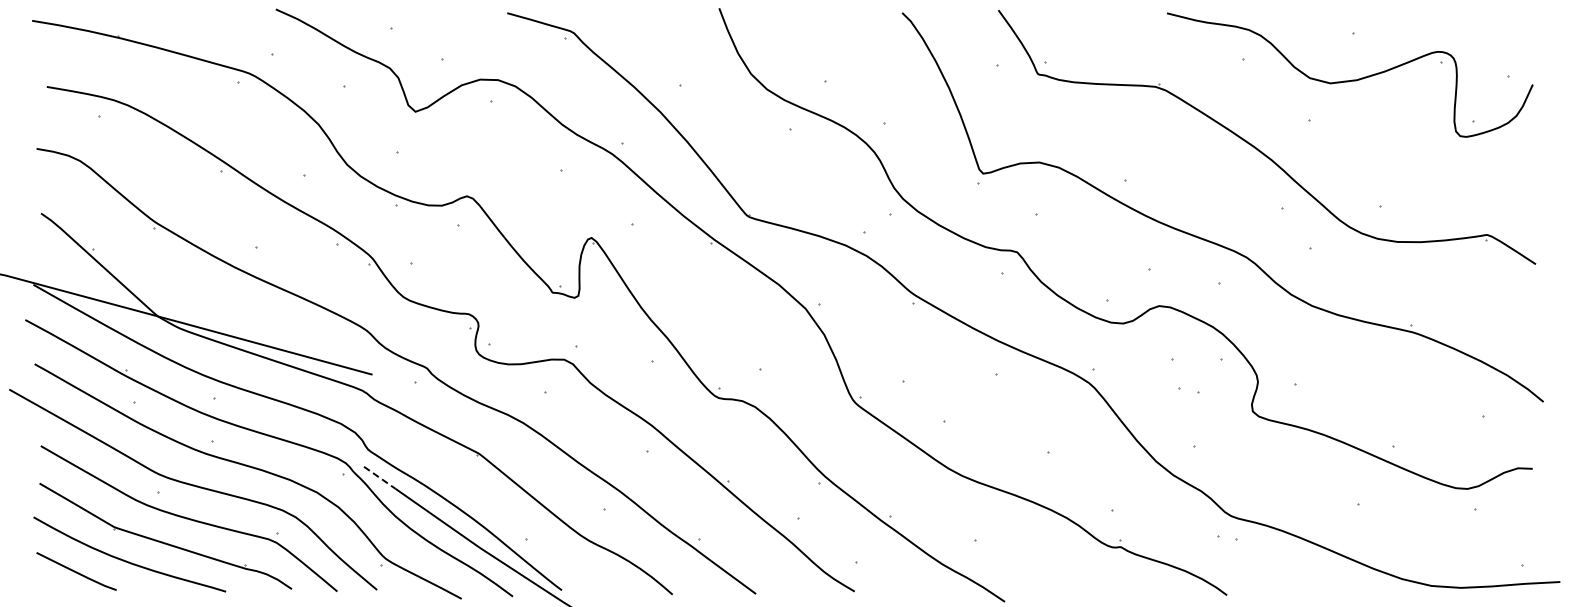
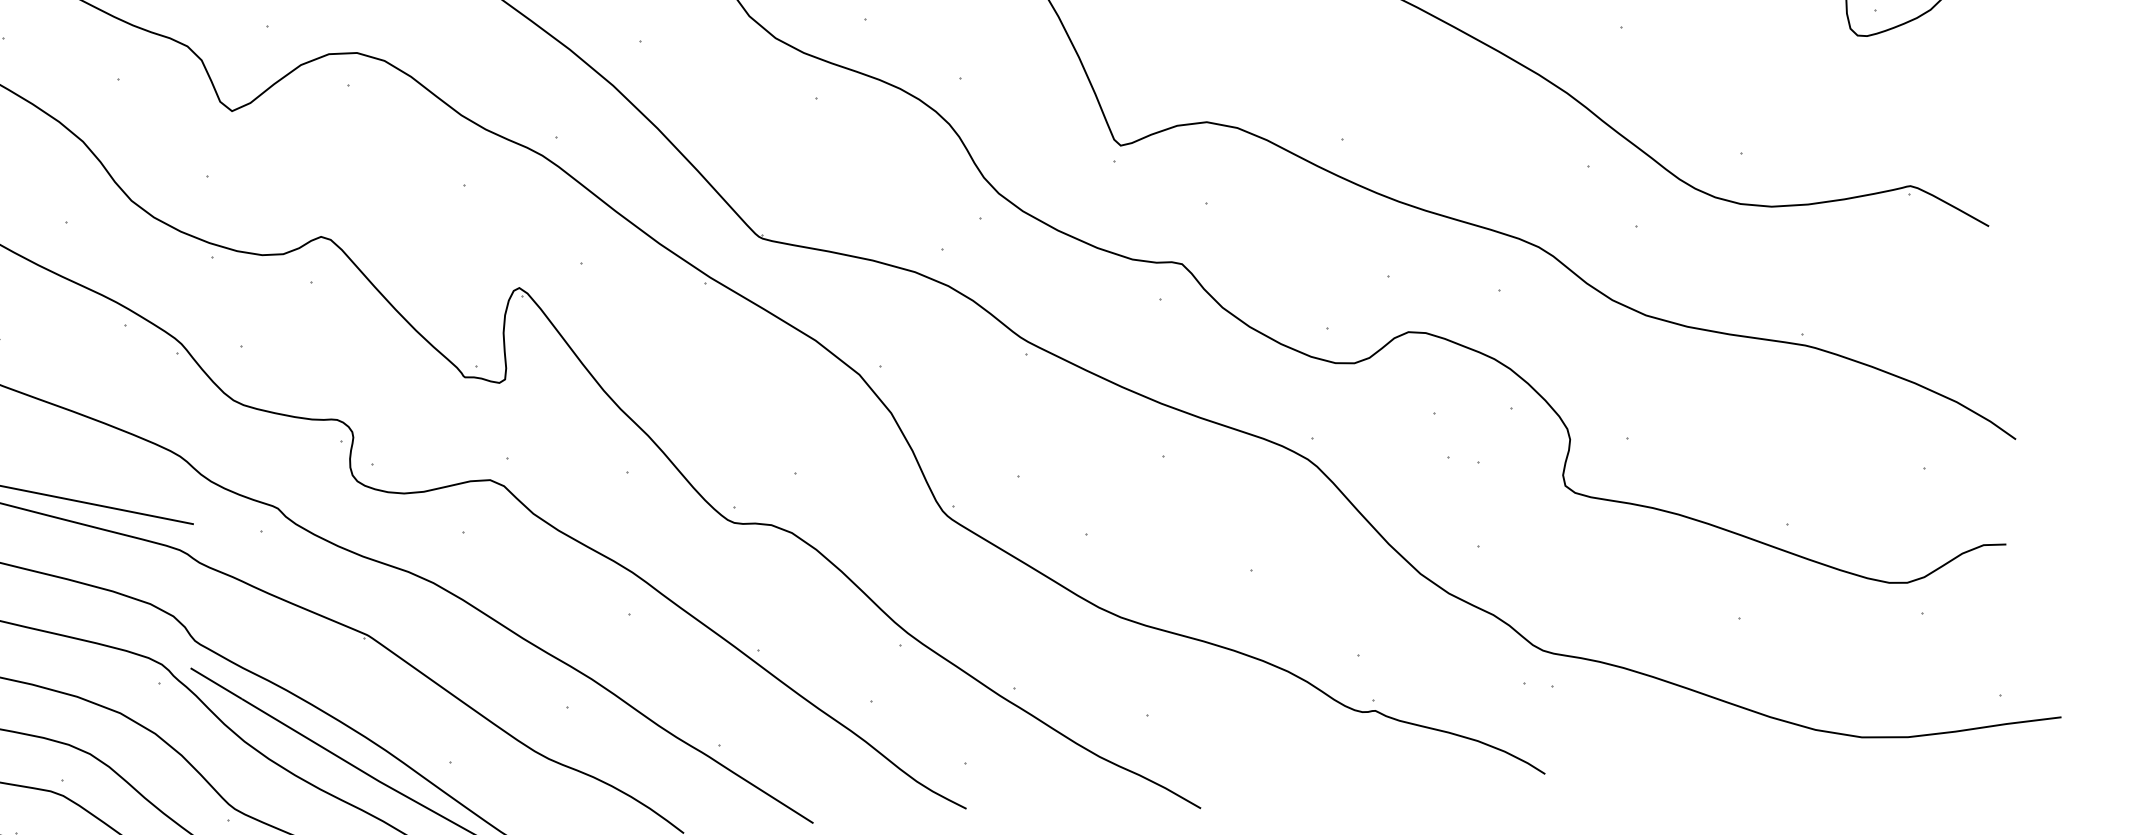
line: (380, 478) -> (217, 684), dashed -> solid

